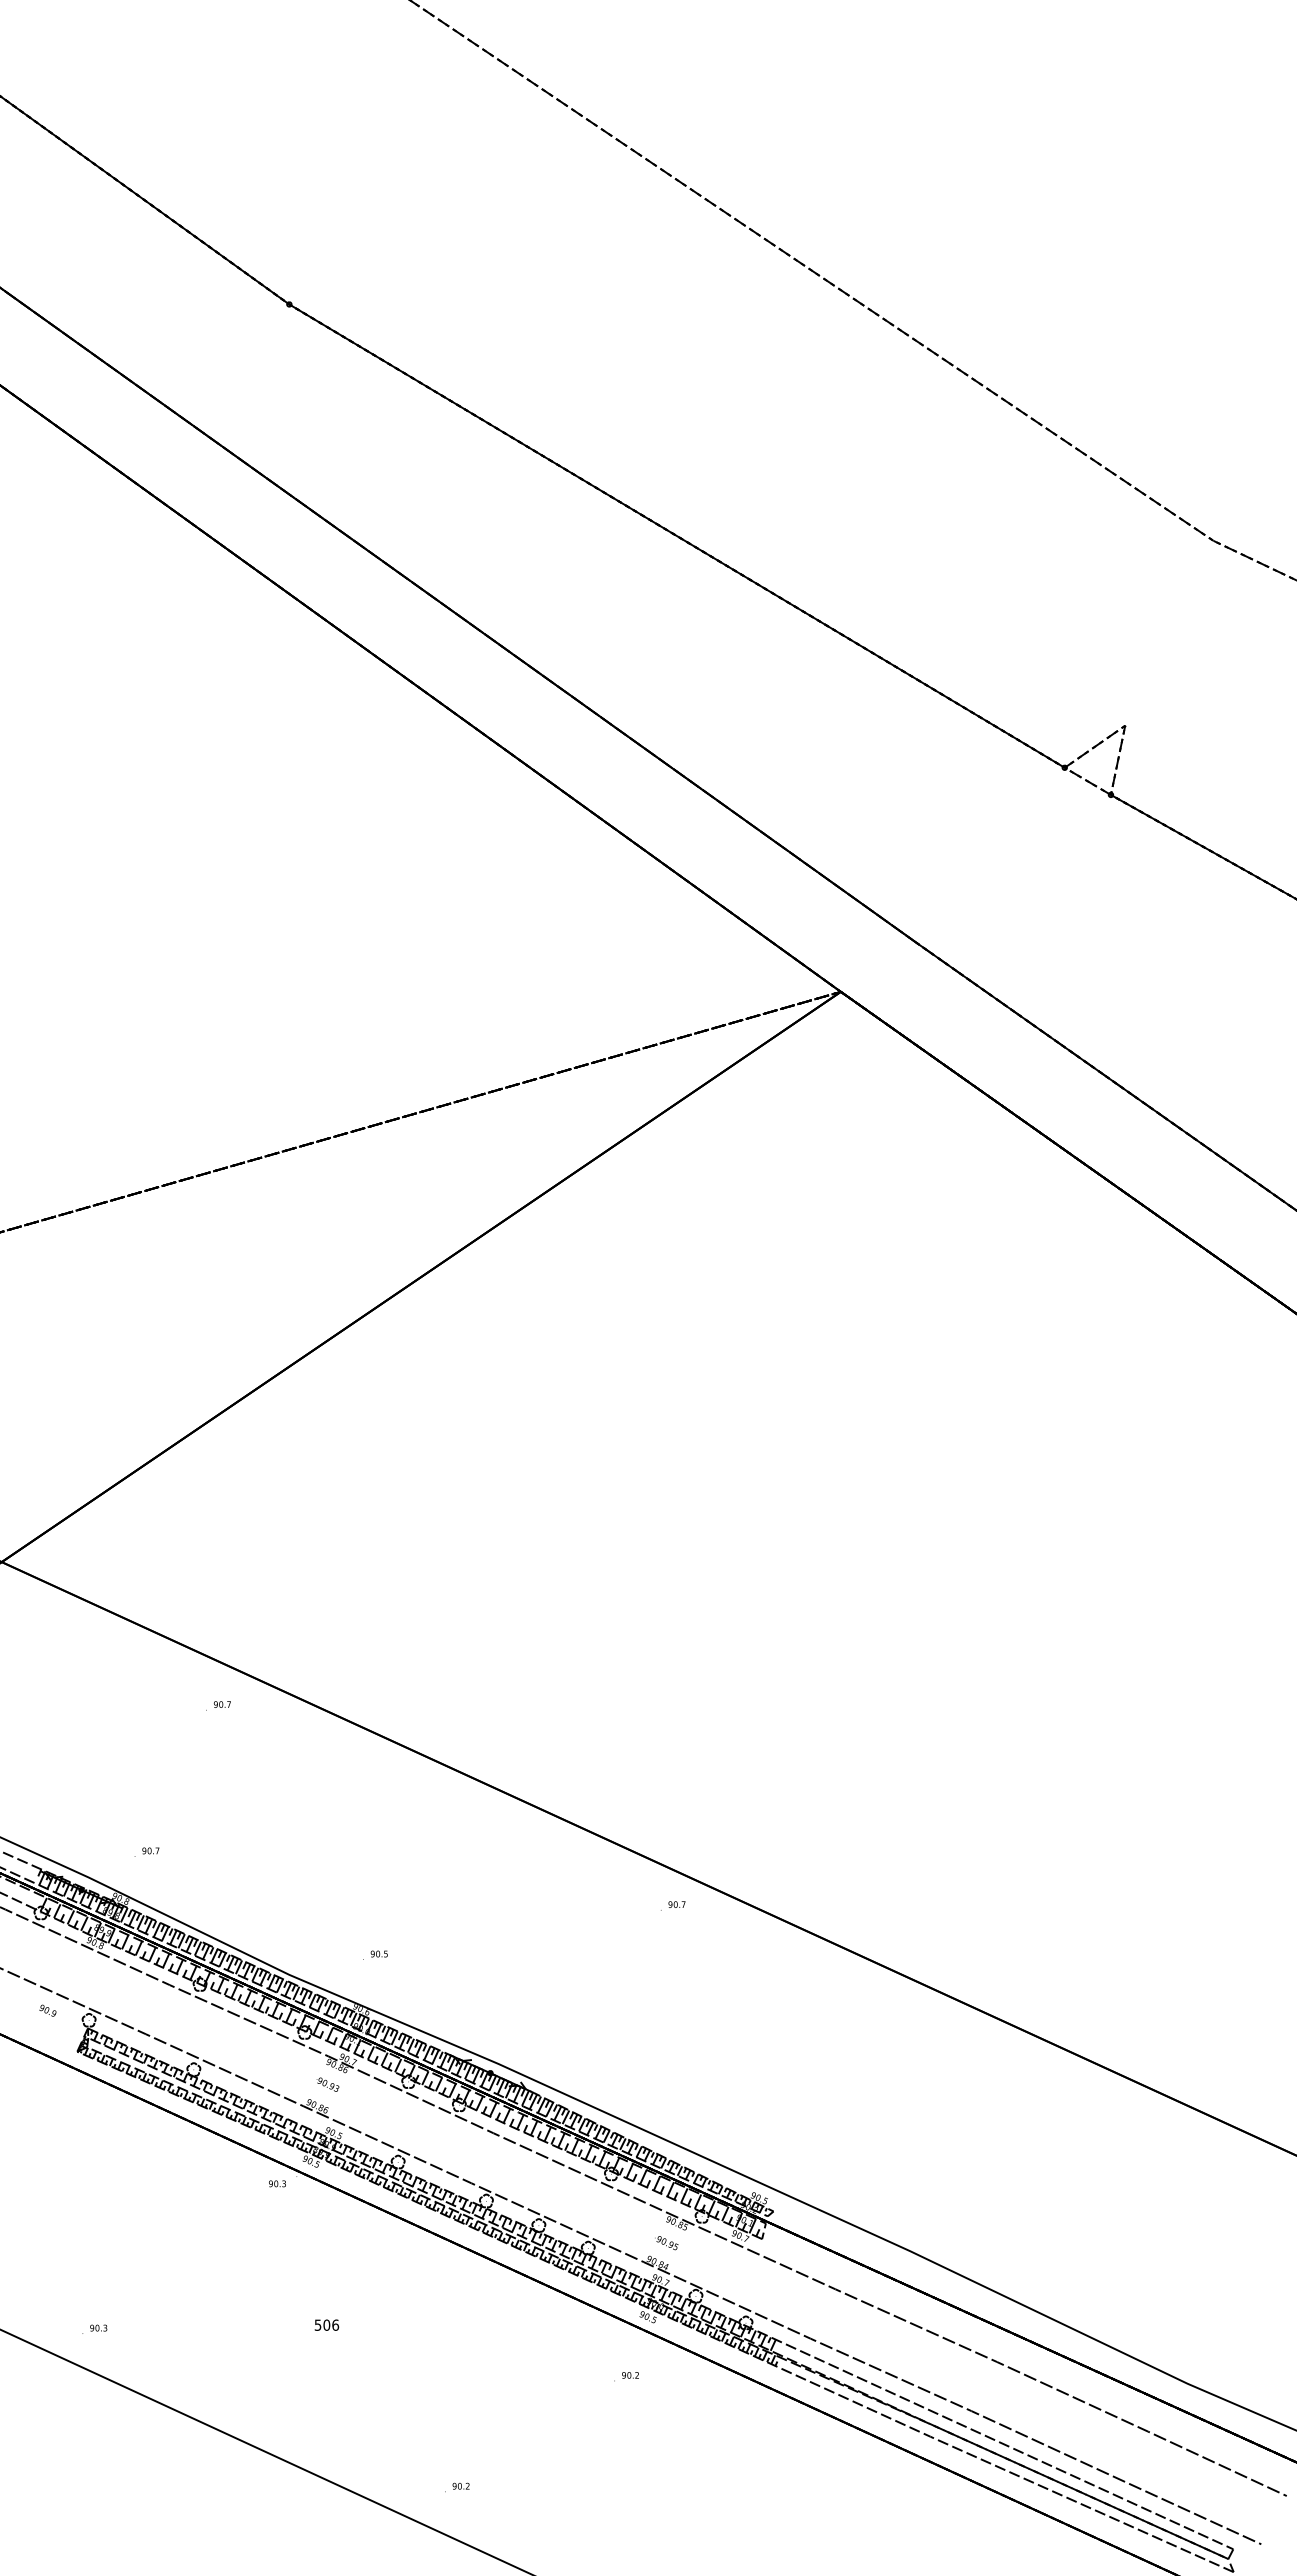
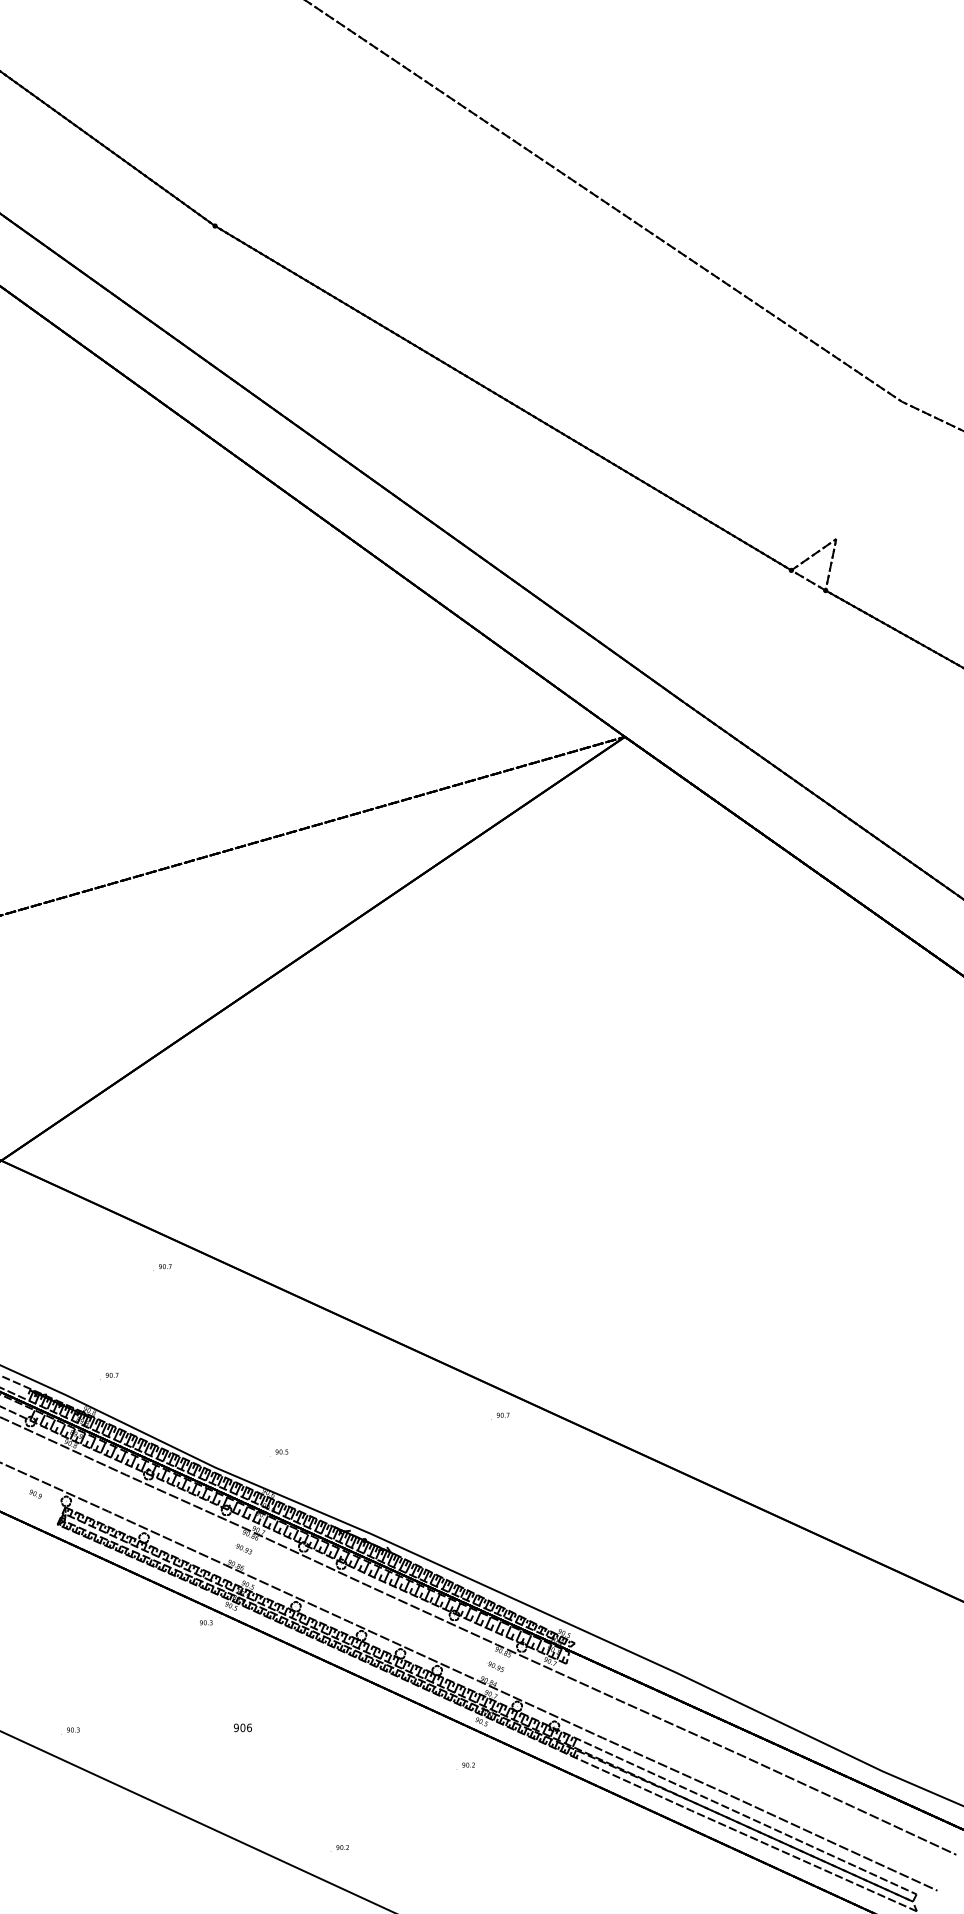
text: (317, 2324) -> (236, 1727), 506 -> 906

